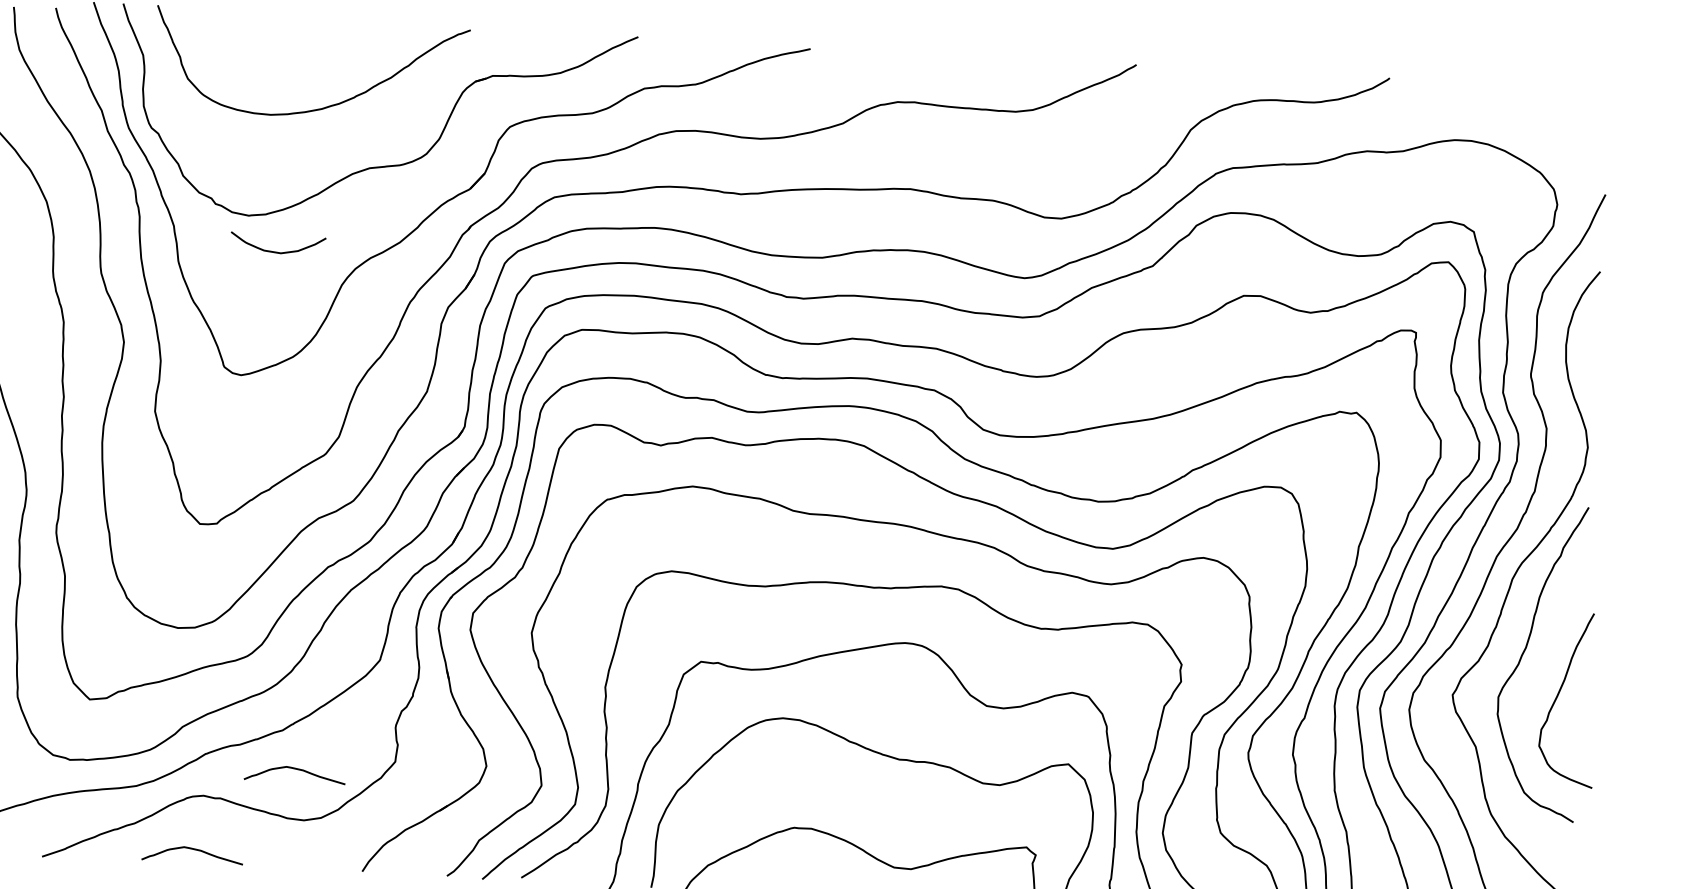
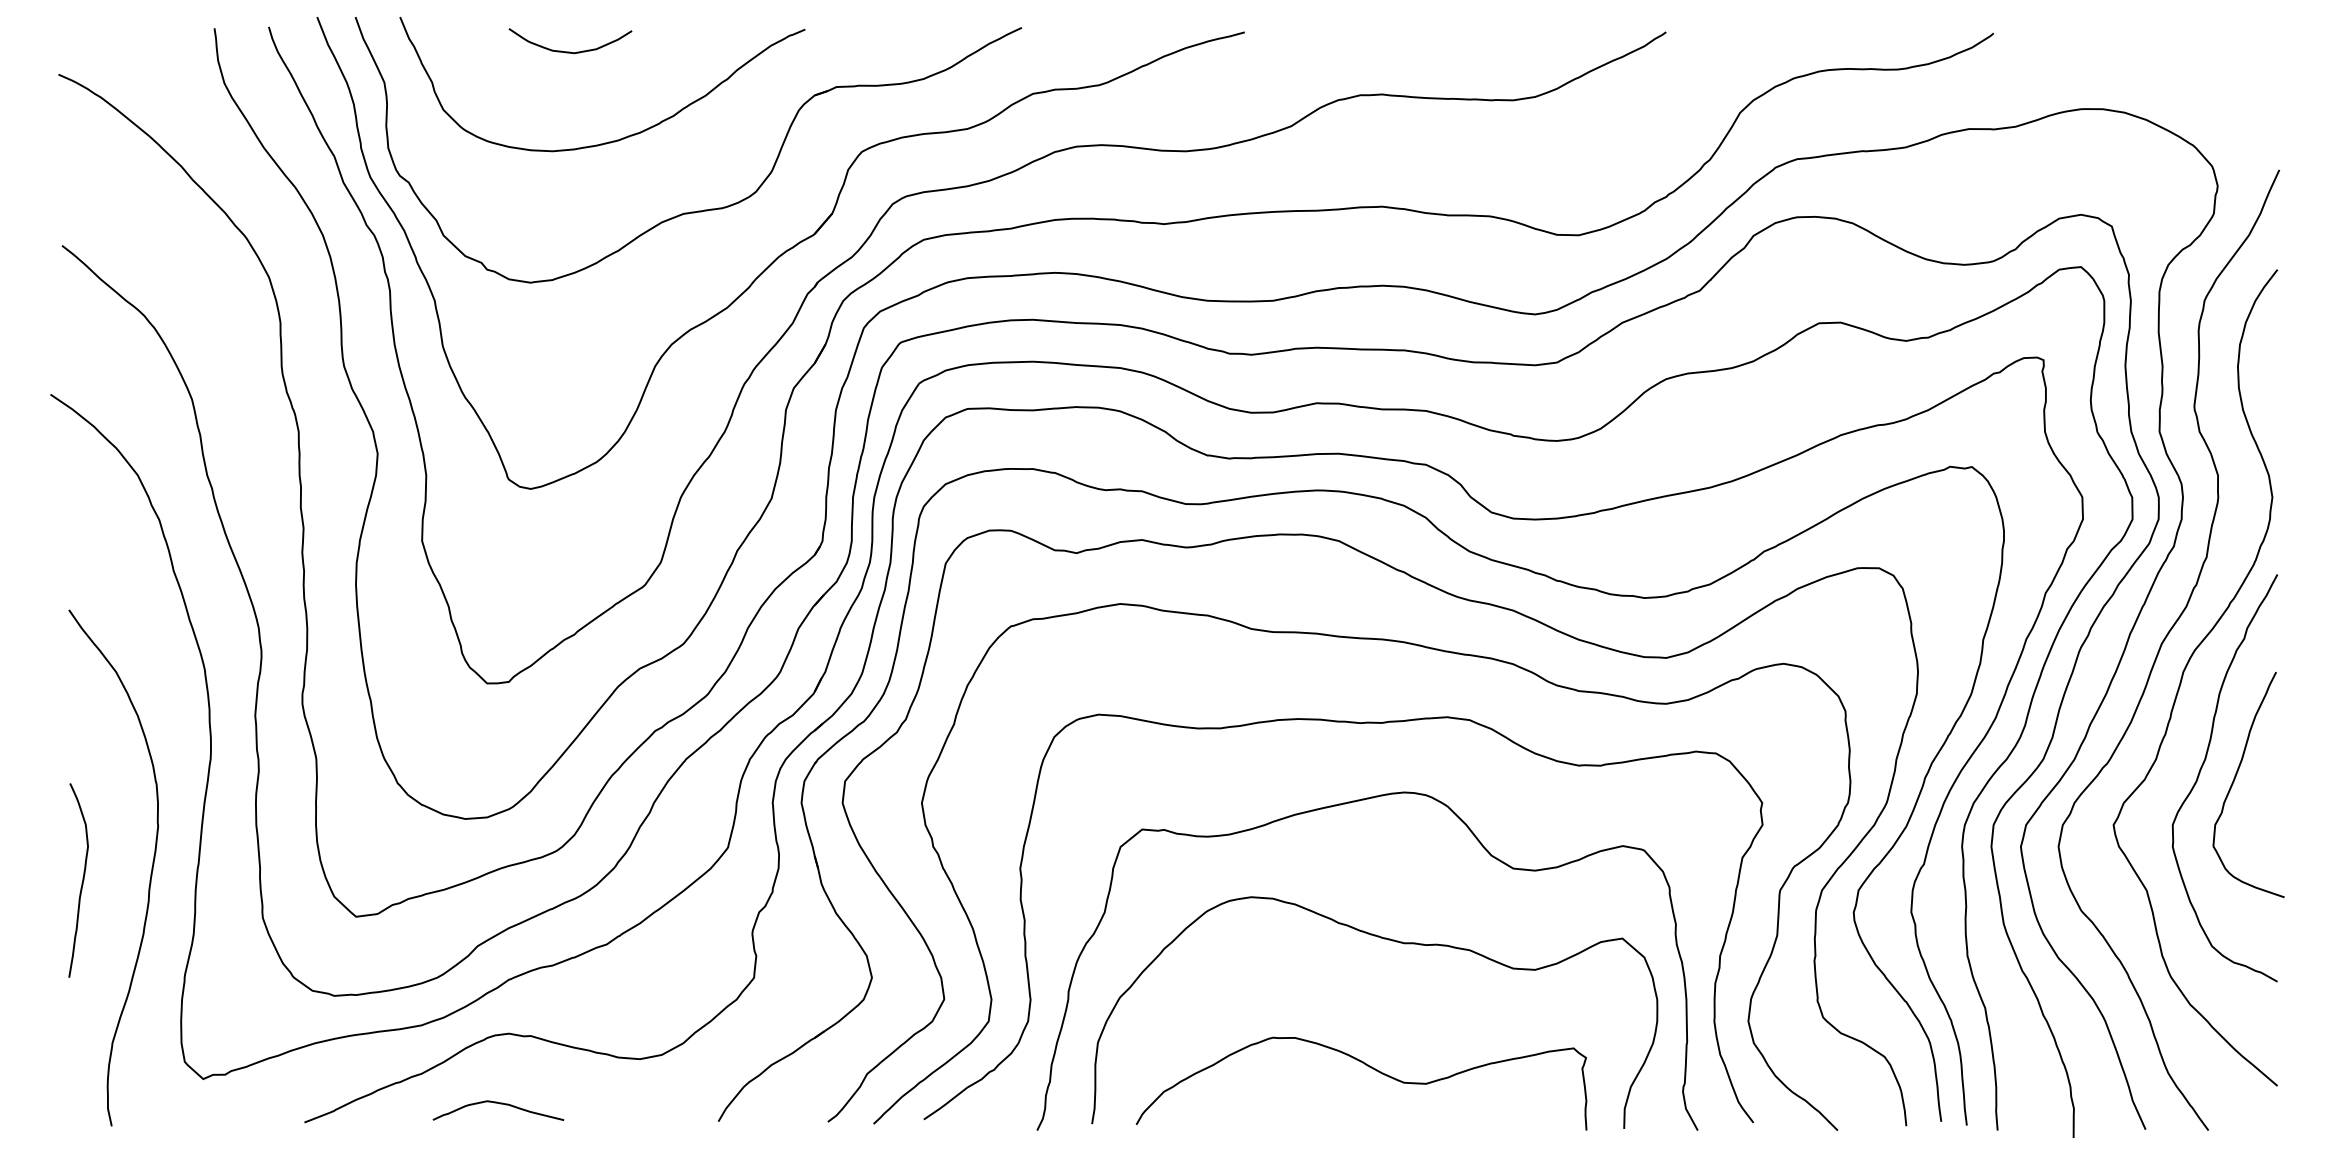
curve: (277, 251) -> (570, 51), moved
curve: (1558, 695) -> (2235, 779), moved
curve: (295, 769) -> (626, 994), removed

